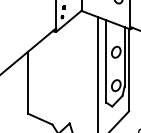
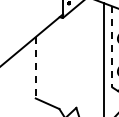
line: (106, 61) -> (112, 46), solid -> dashed
line: (28, 83) -> (35, 68), solid -> dashed

